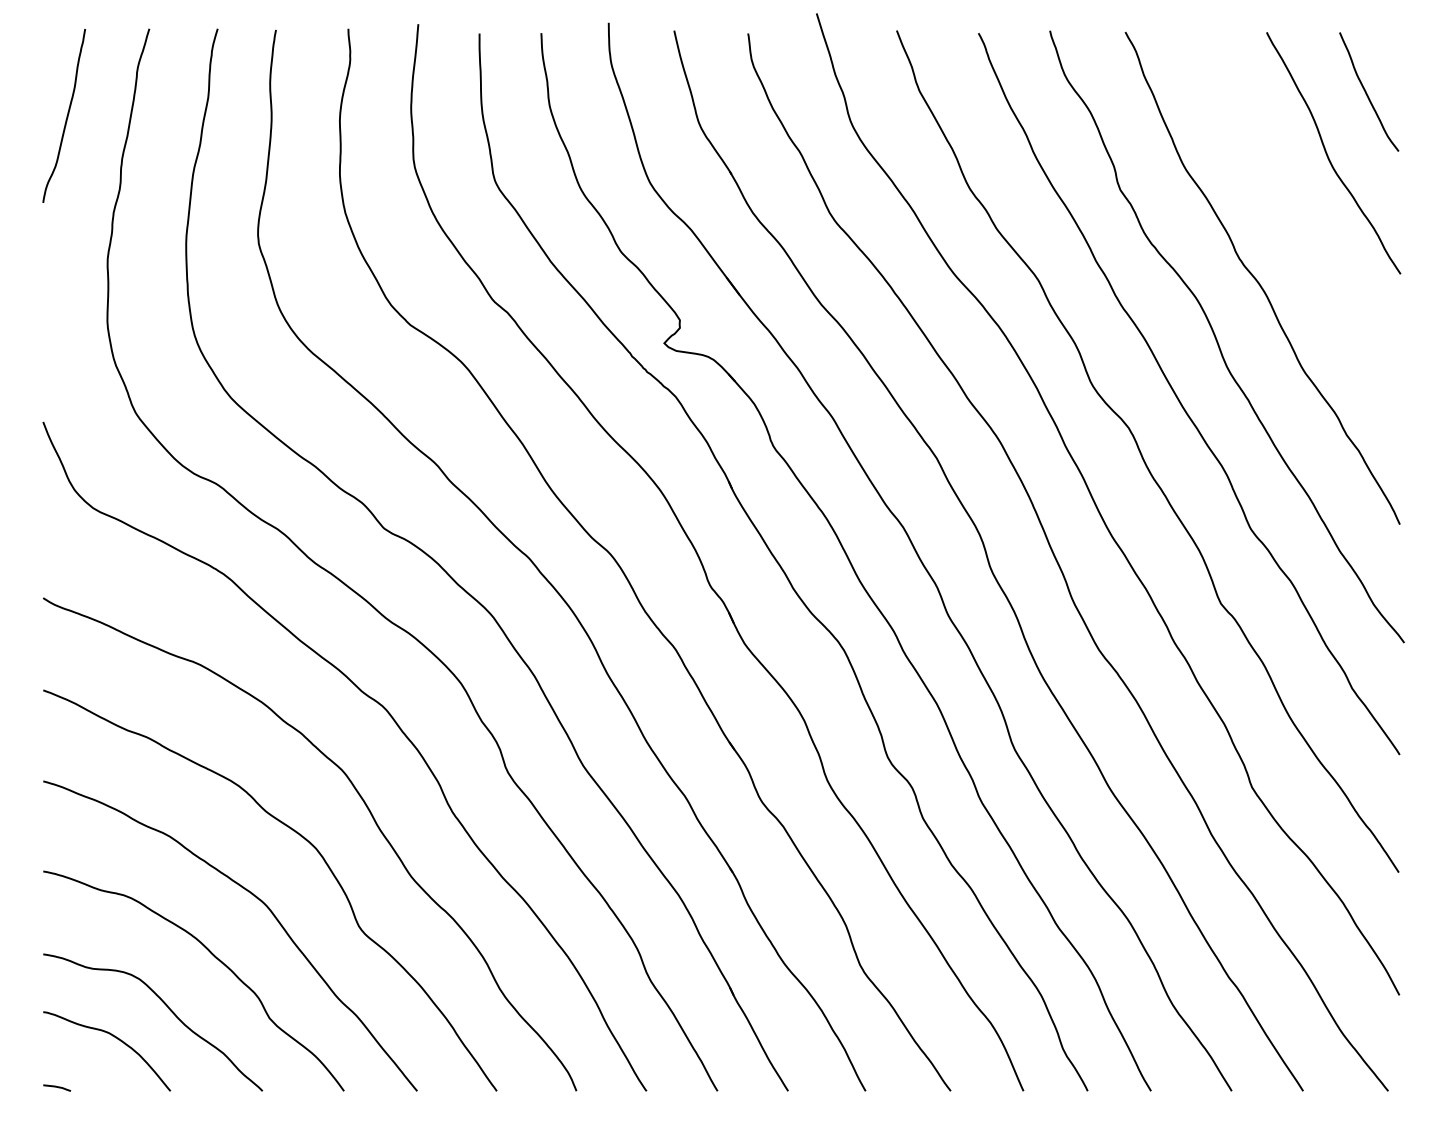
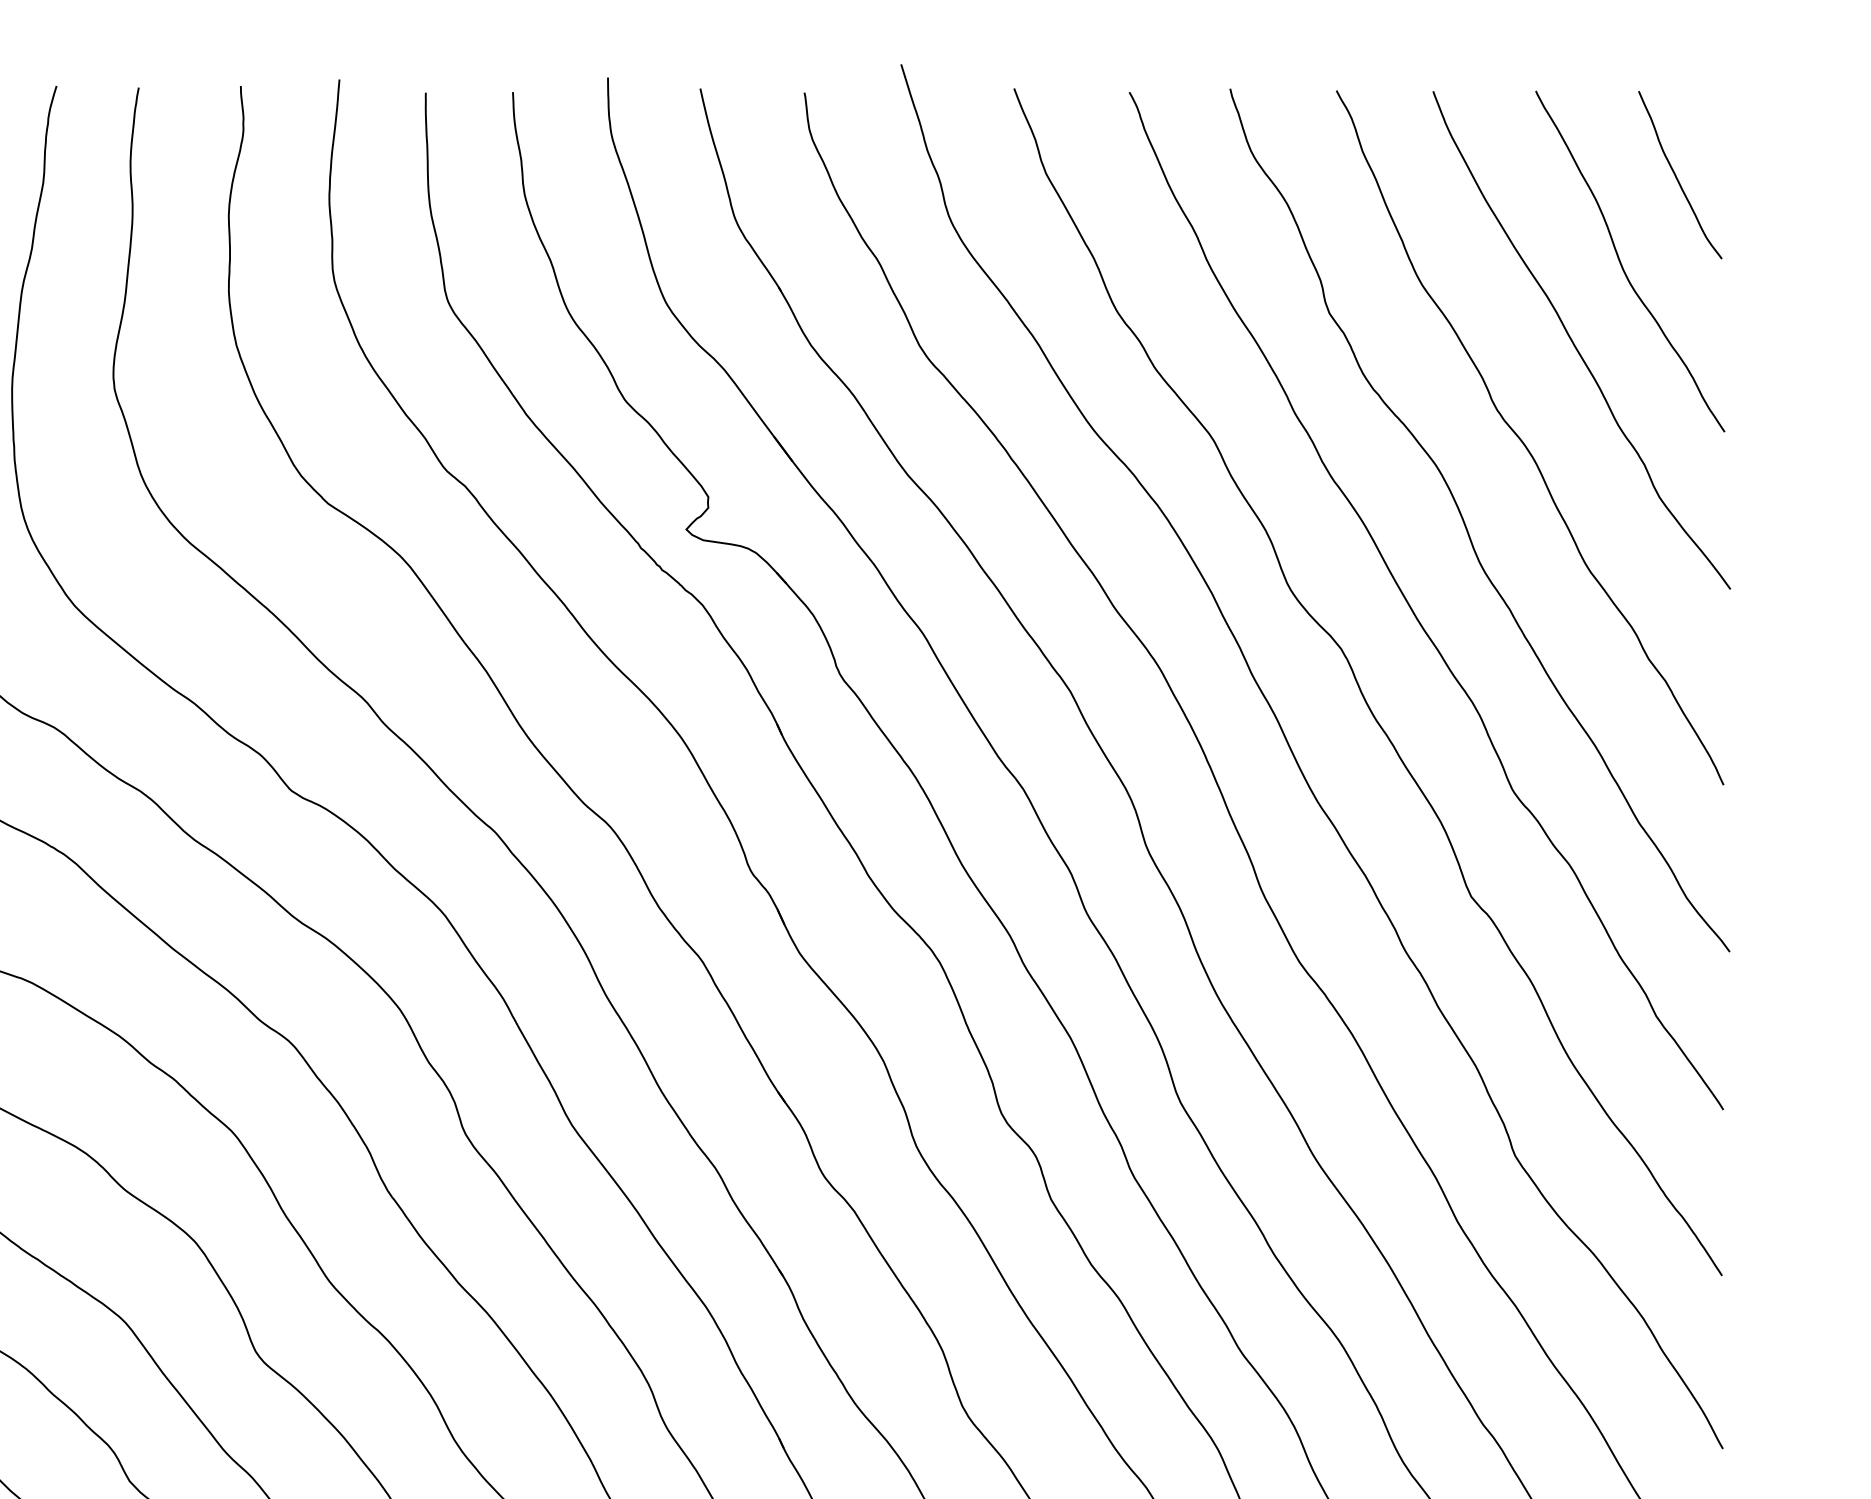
curve: (1295, 212) -> (1576, 345), added

